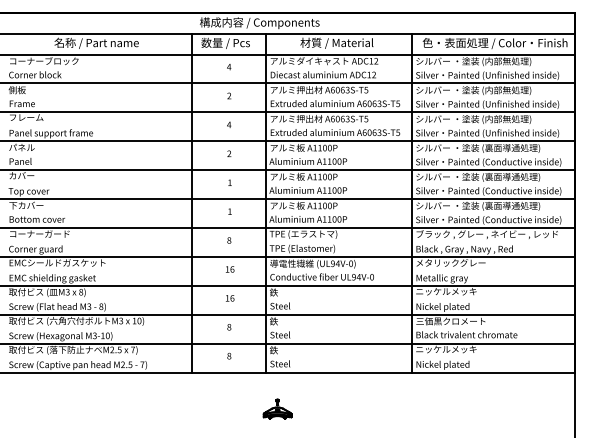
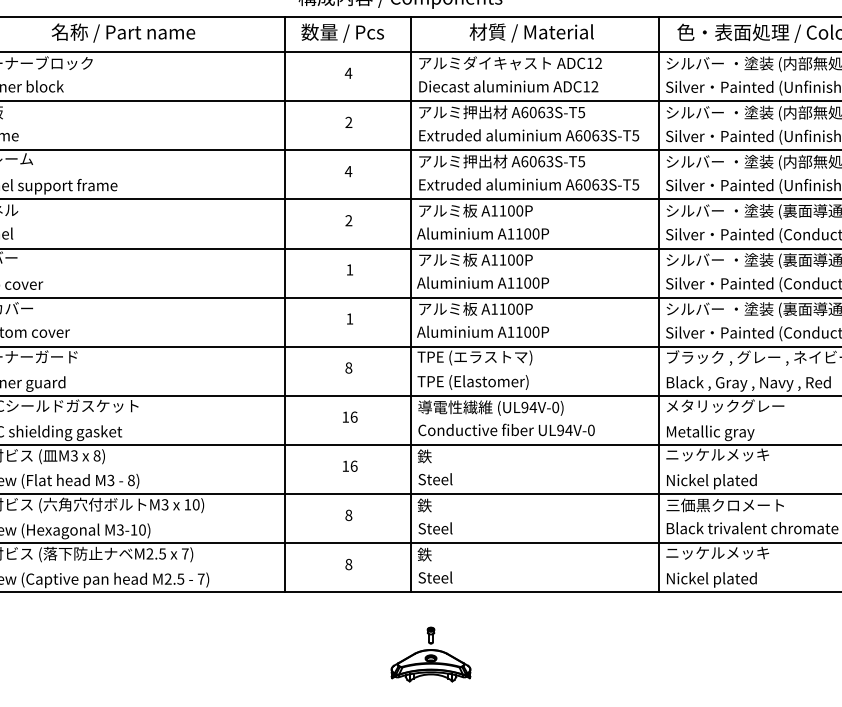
part: (277, 408) -> (430, 653), size x1.67

